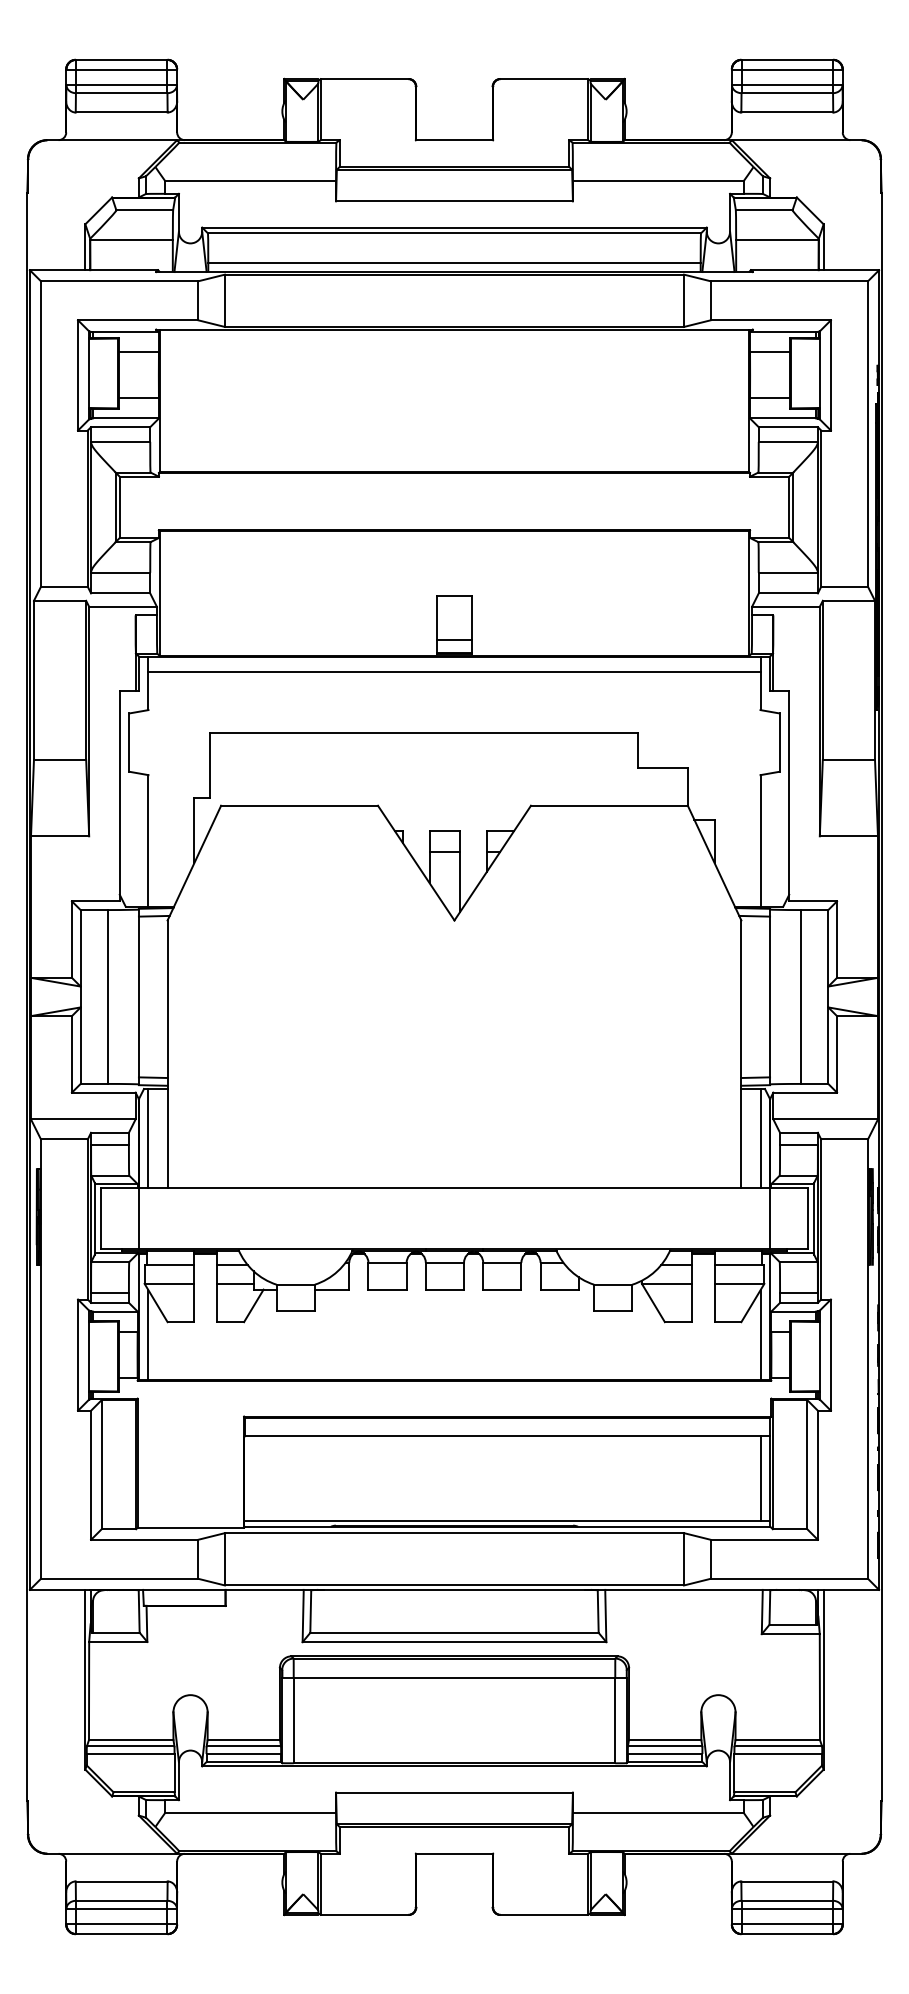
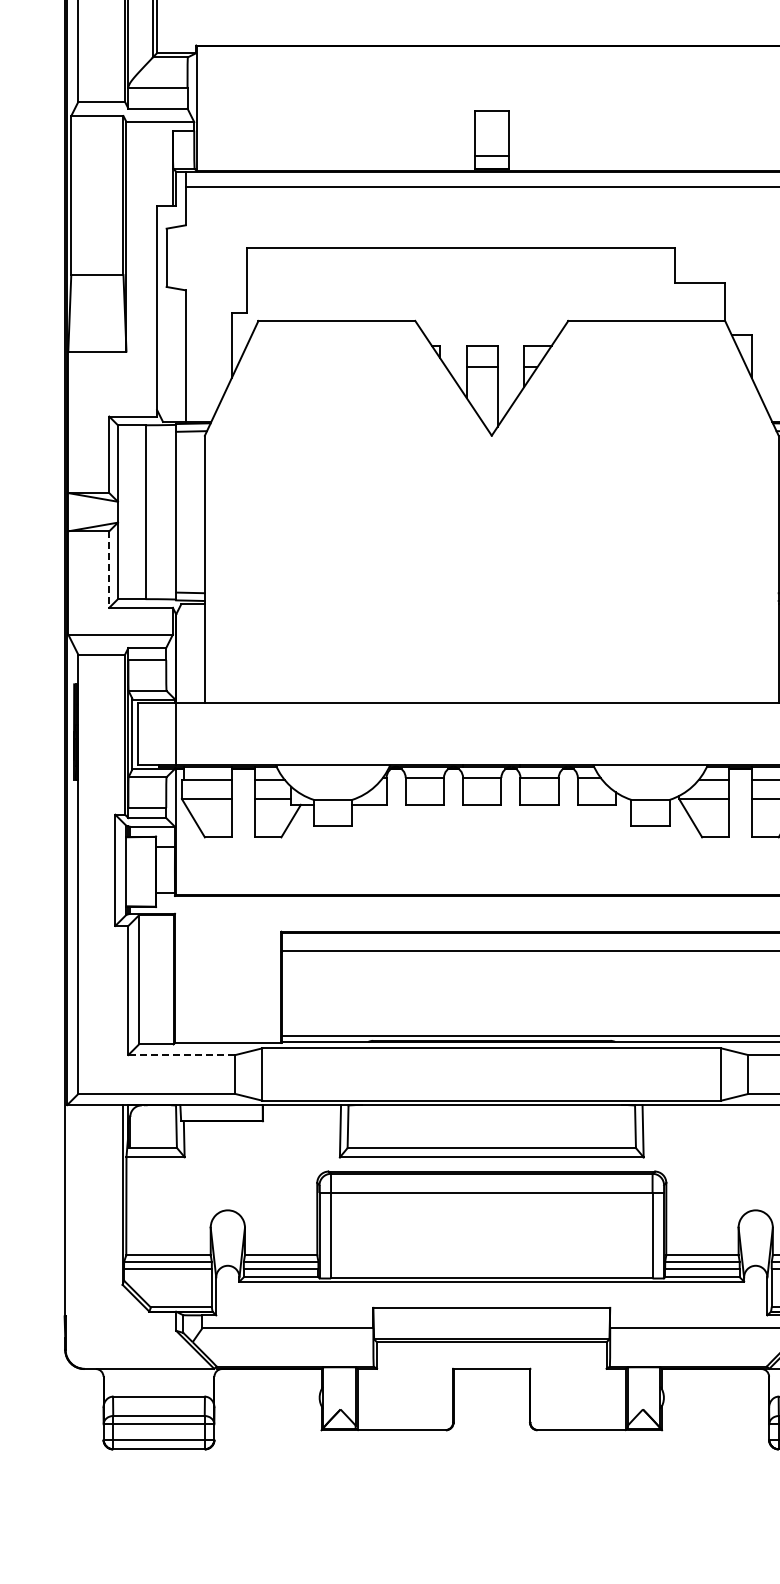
line: (71, 1054) -> (108, 569), solid -> dashed
line: (148, 1138) -> (185, 653), removed
line: (148, 1334) -> (185, 849), removed
line: (144, 1539) -> (181, 1054), solid -> dashed

